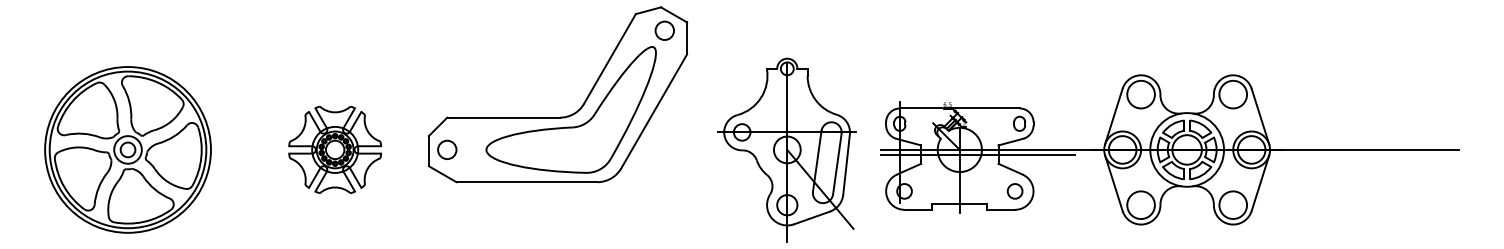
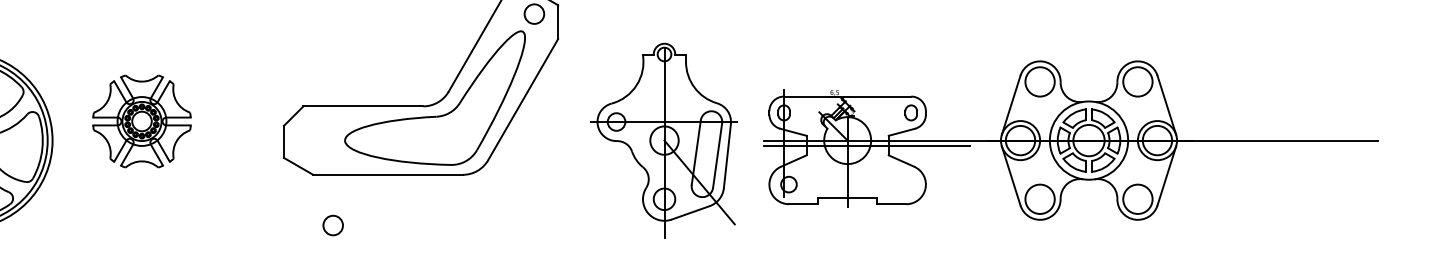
part: (334, 149) -> (141, 121), moved
circle: (447, 149) -> (333, 225), moved
circle: (1014, 191) -> (905, 184), removed

